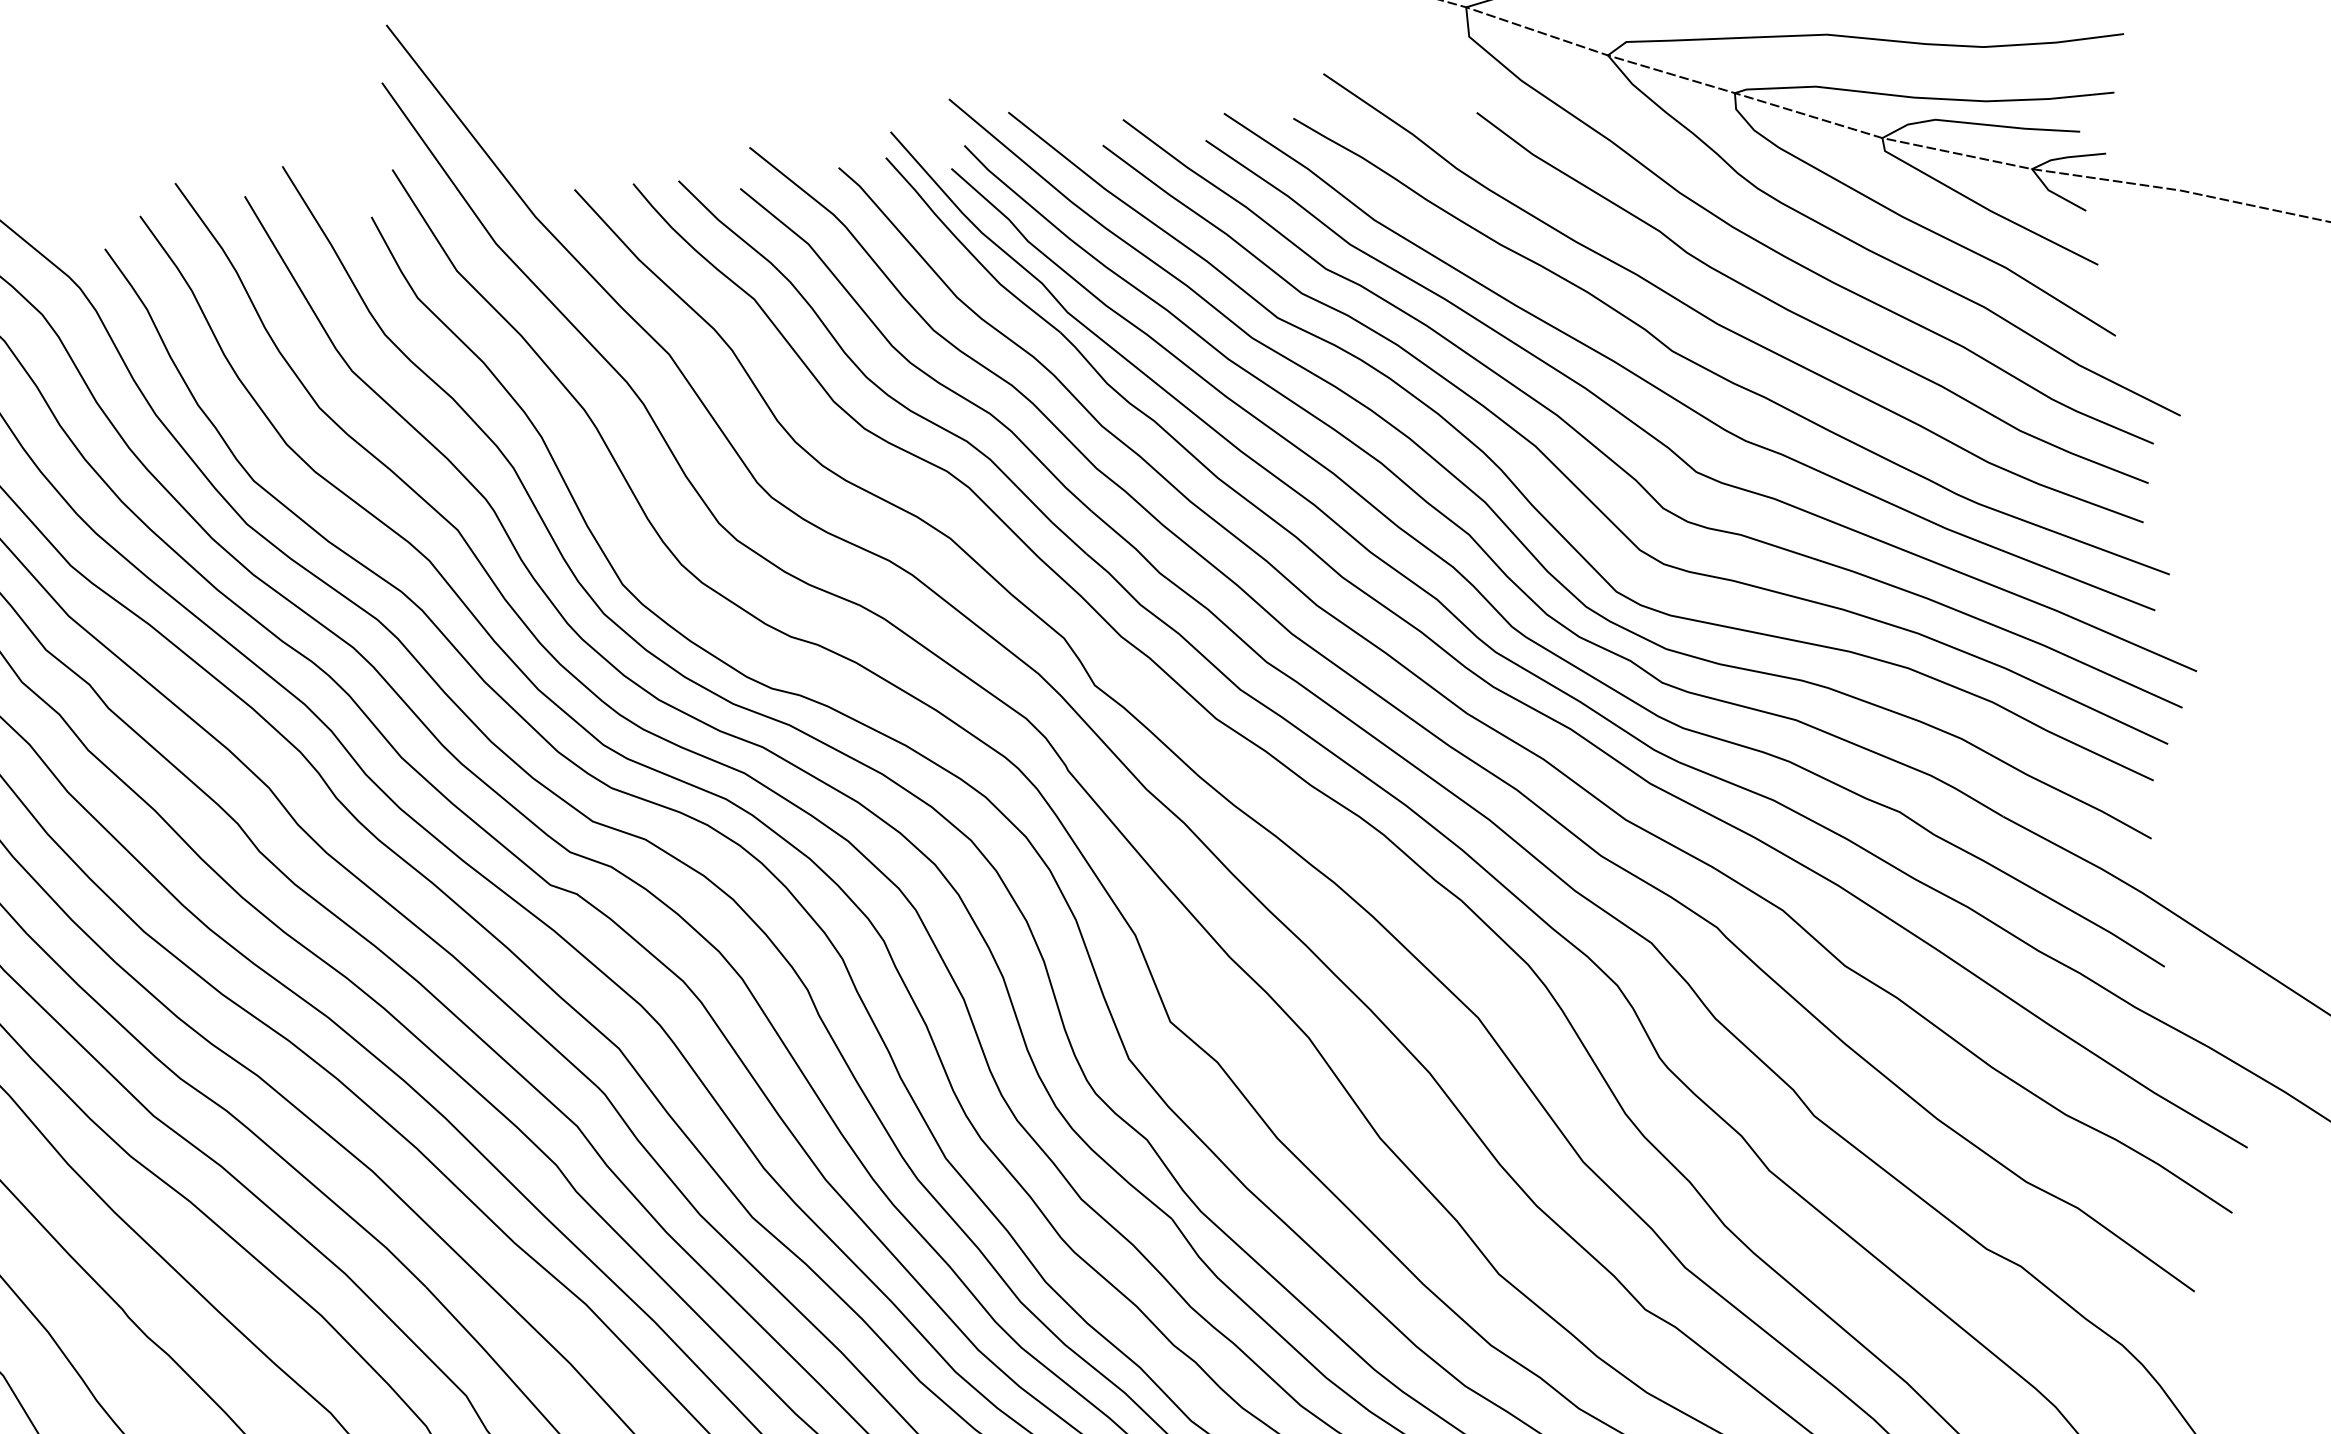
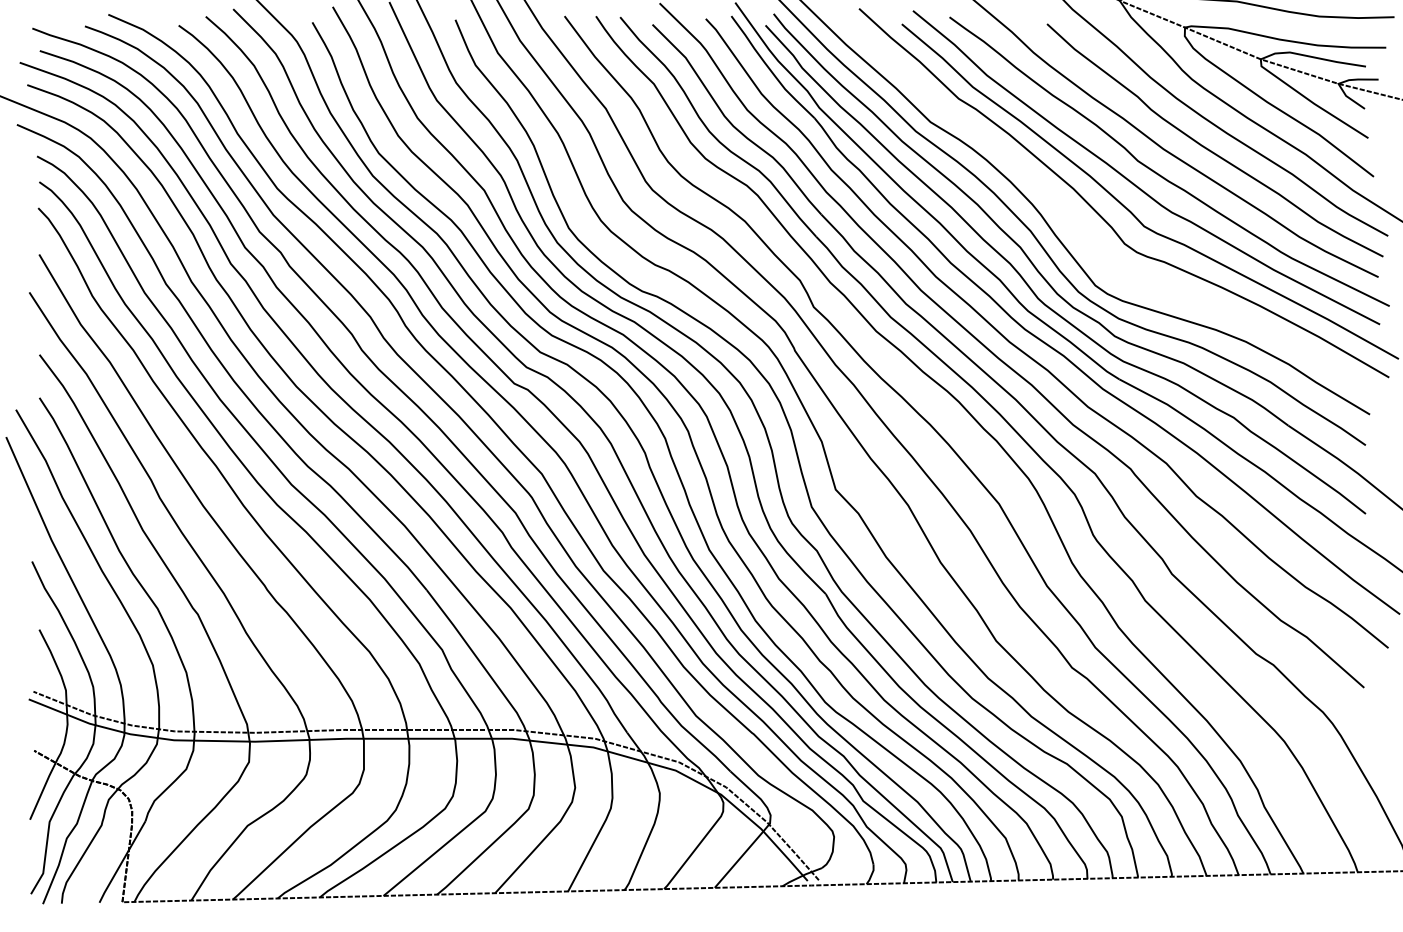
curve: (1583, 491) -> (1083, 230), removed

